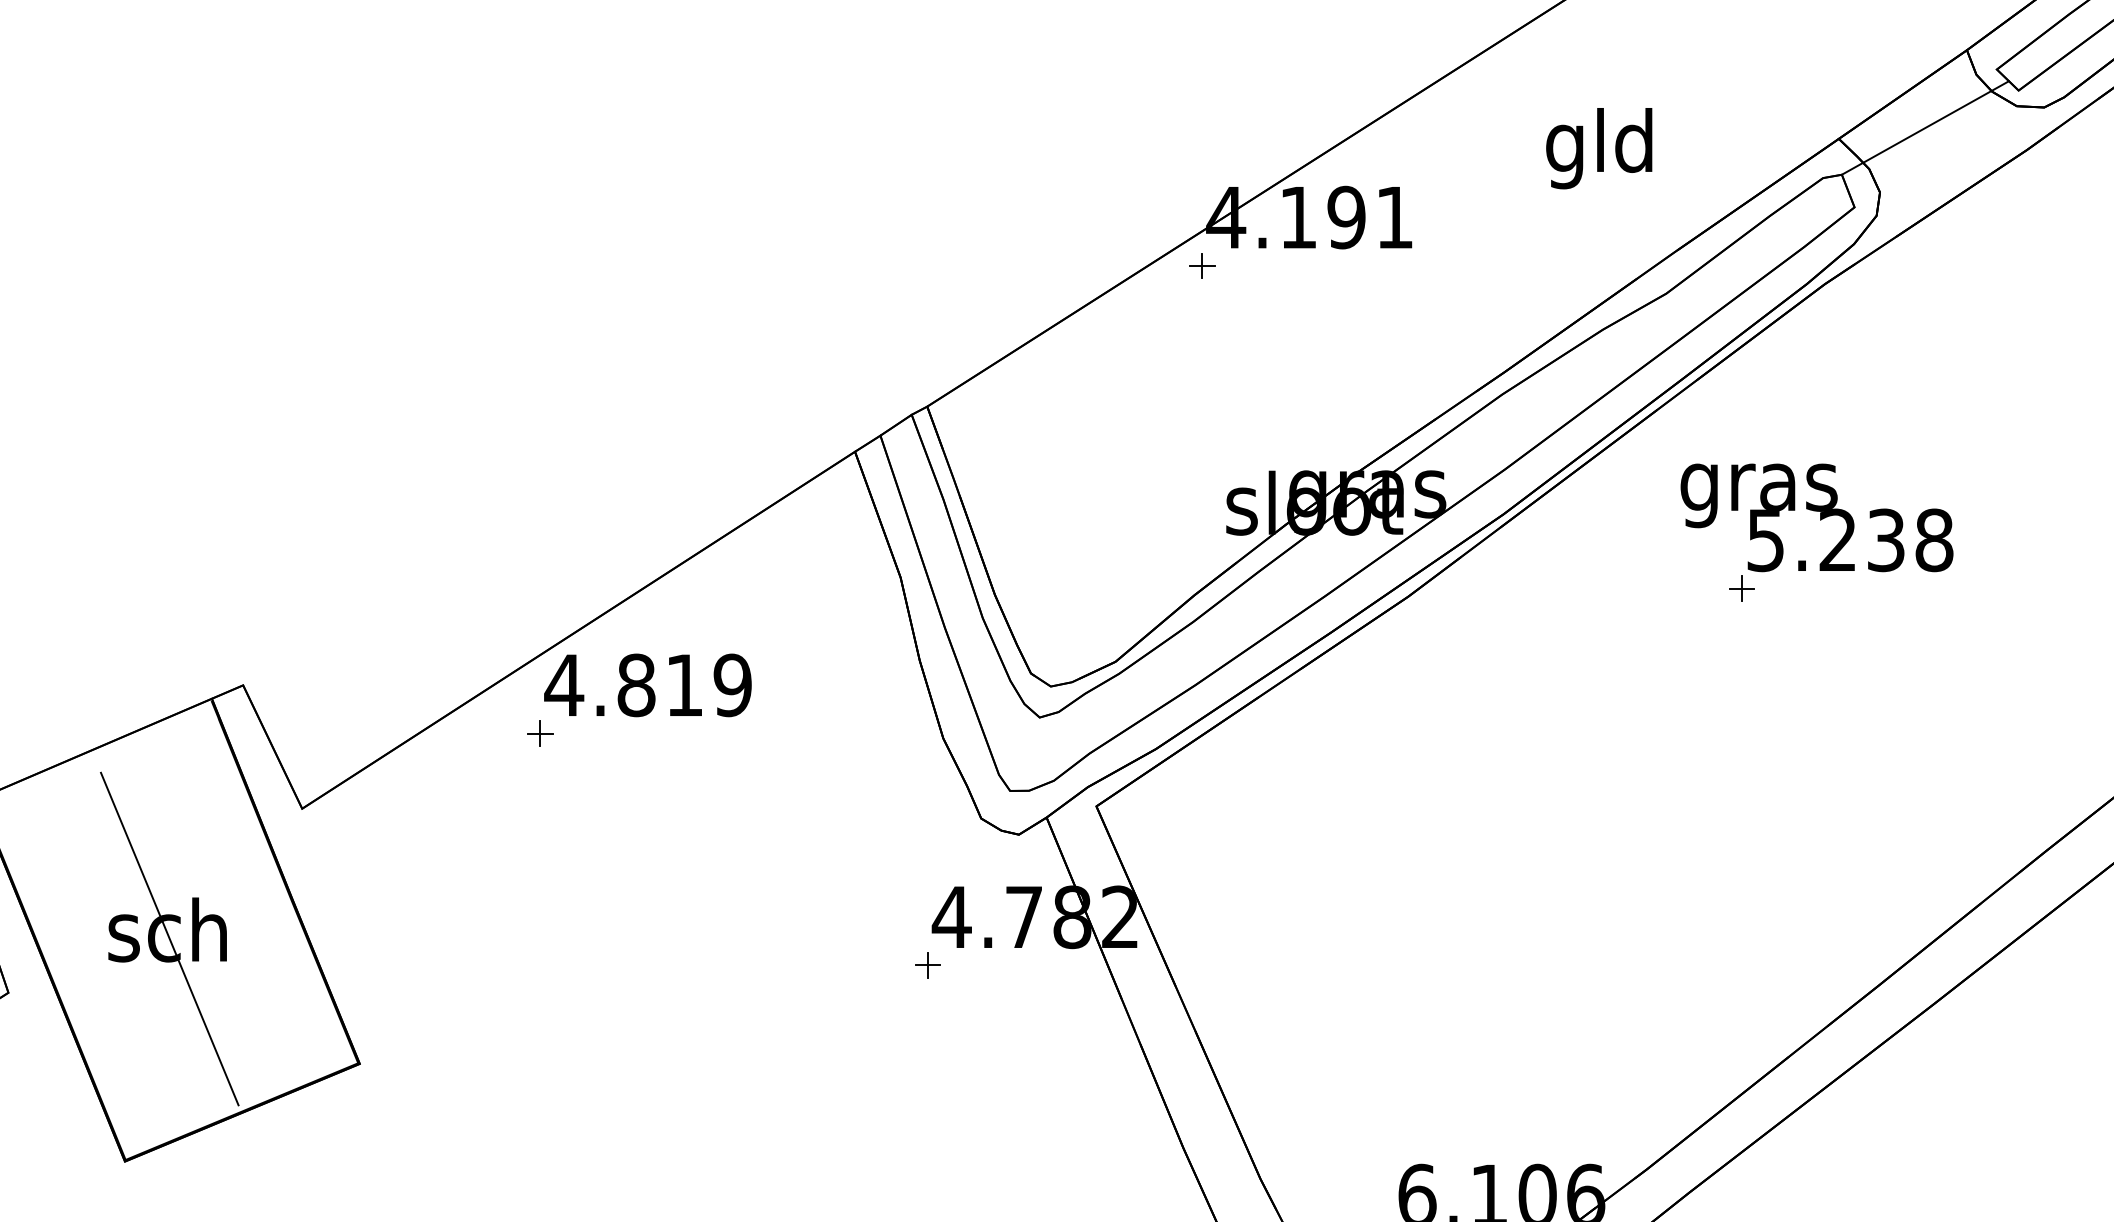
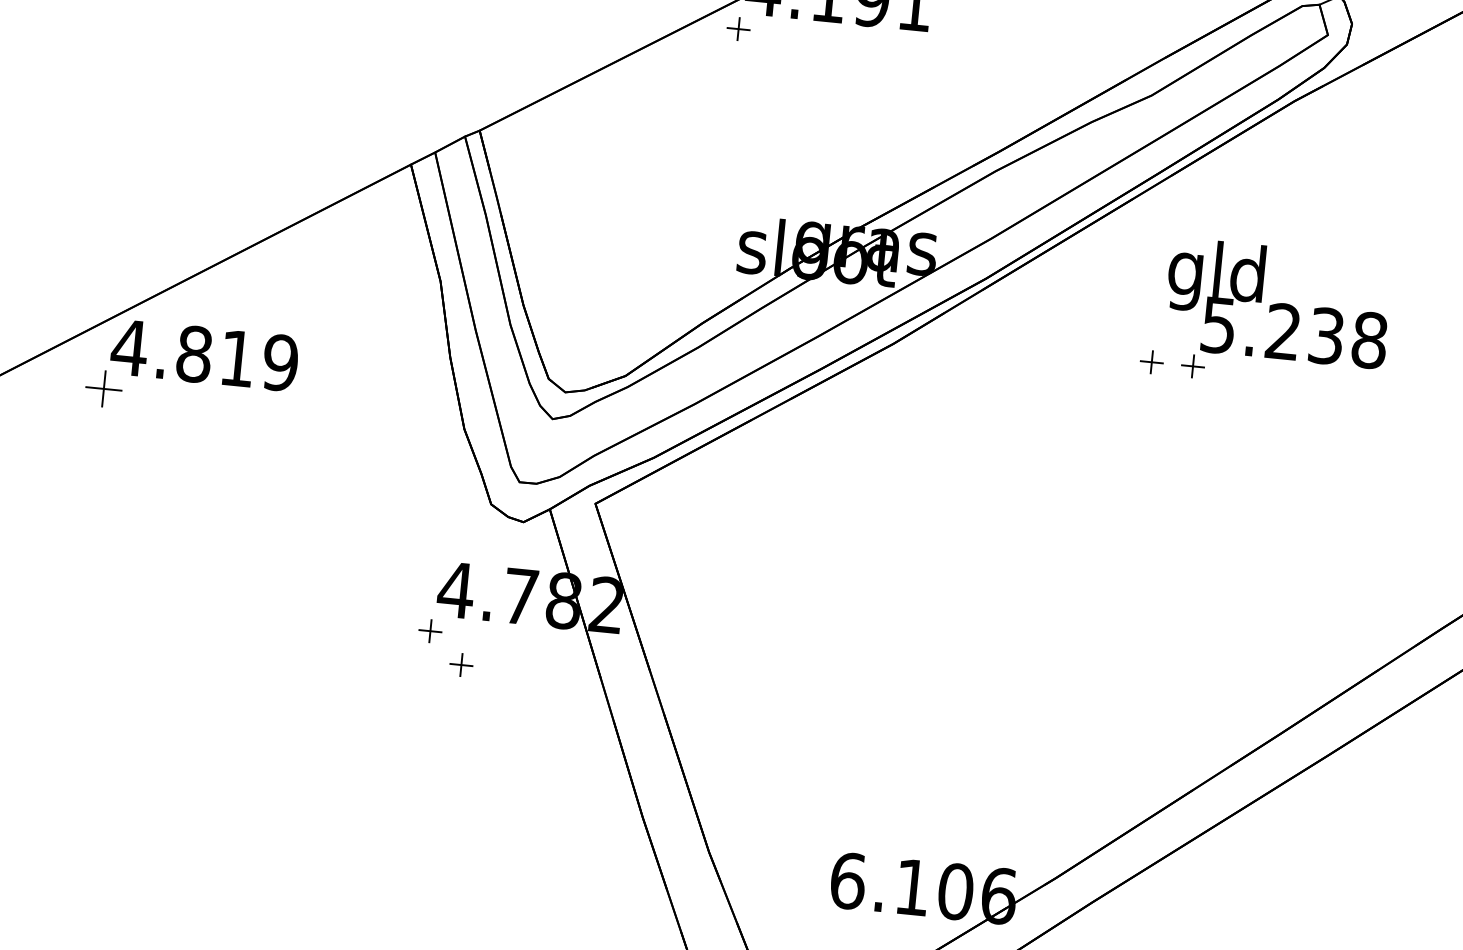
text: (1758, 487) -> (1216, 277), gras -> gld
part: (1695, 588) -> (1151, 362), added
part: (540, 733) -> (104, 388), size x1.6
part: (965, 999) -> (460, 665), added

